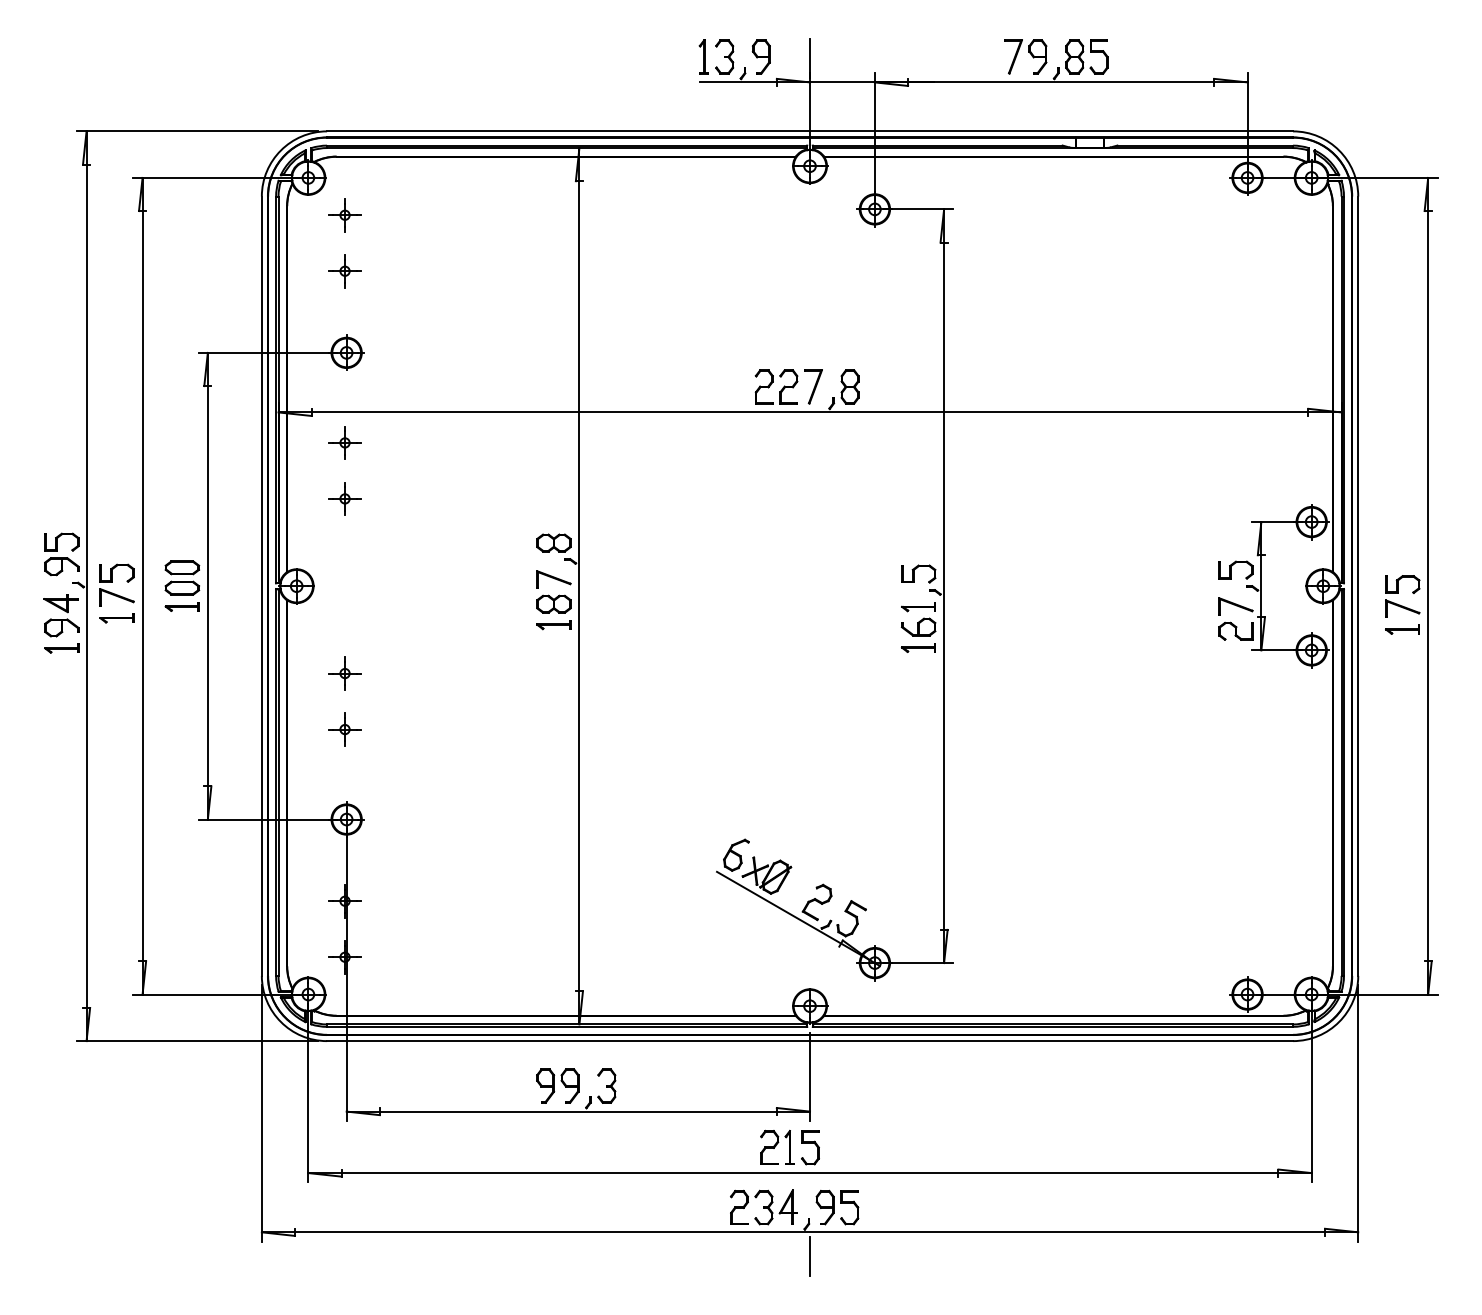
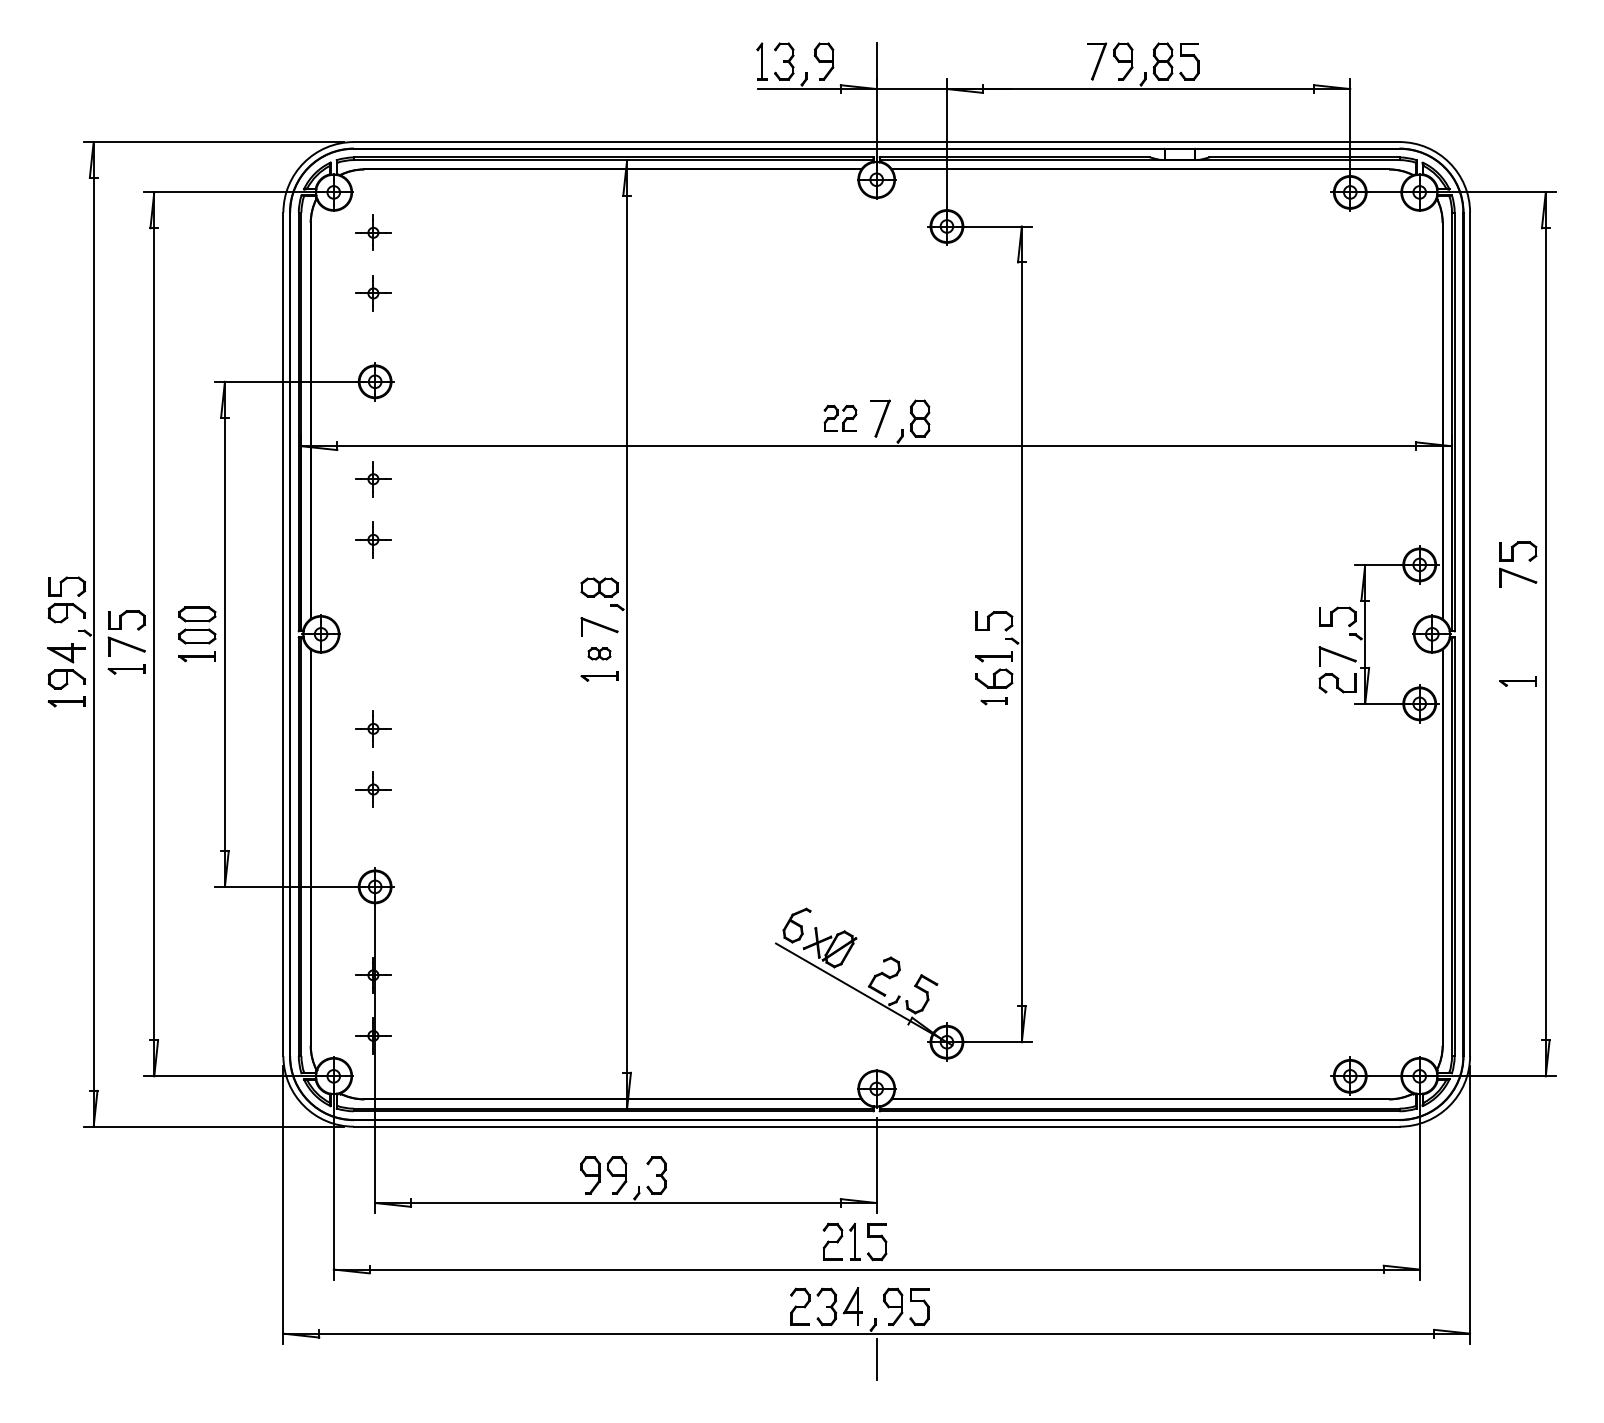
part: (776, 386) -> (840, 418), size x0.7
part: (1402, 596) -> (1518, 564), moved
part: (553, 603) -> (599, 653), size x0.6
part: (917, 647) -> (993, 700), size x0.7

